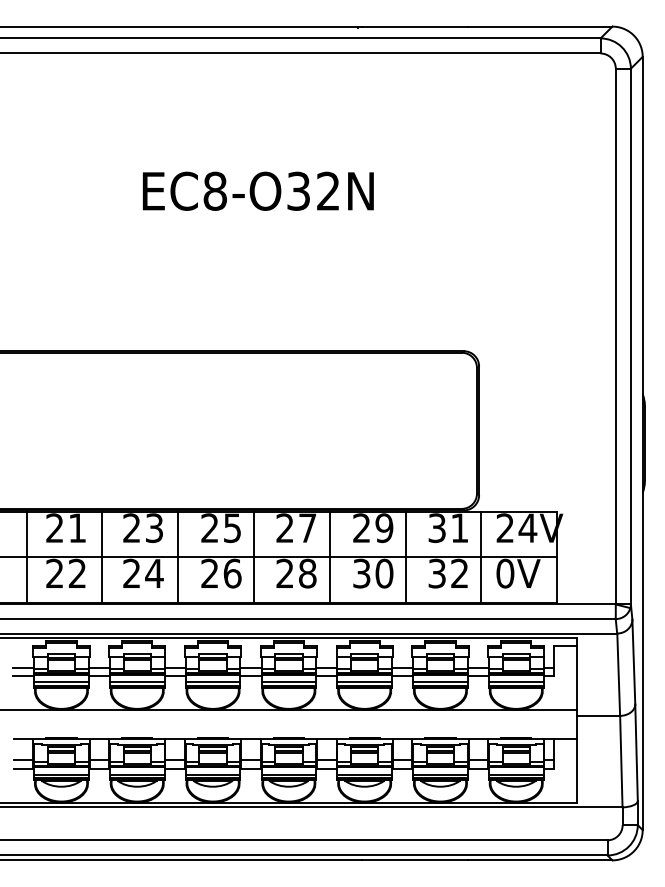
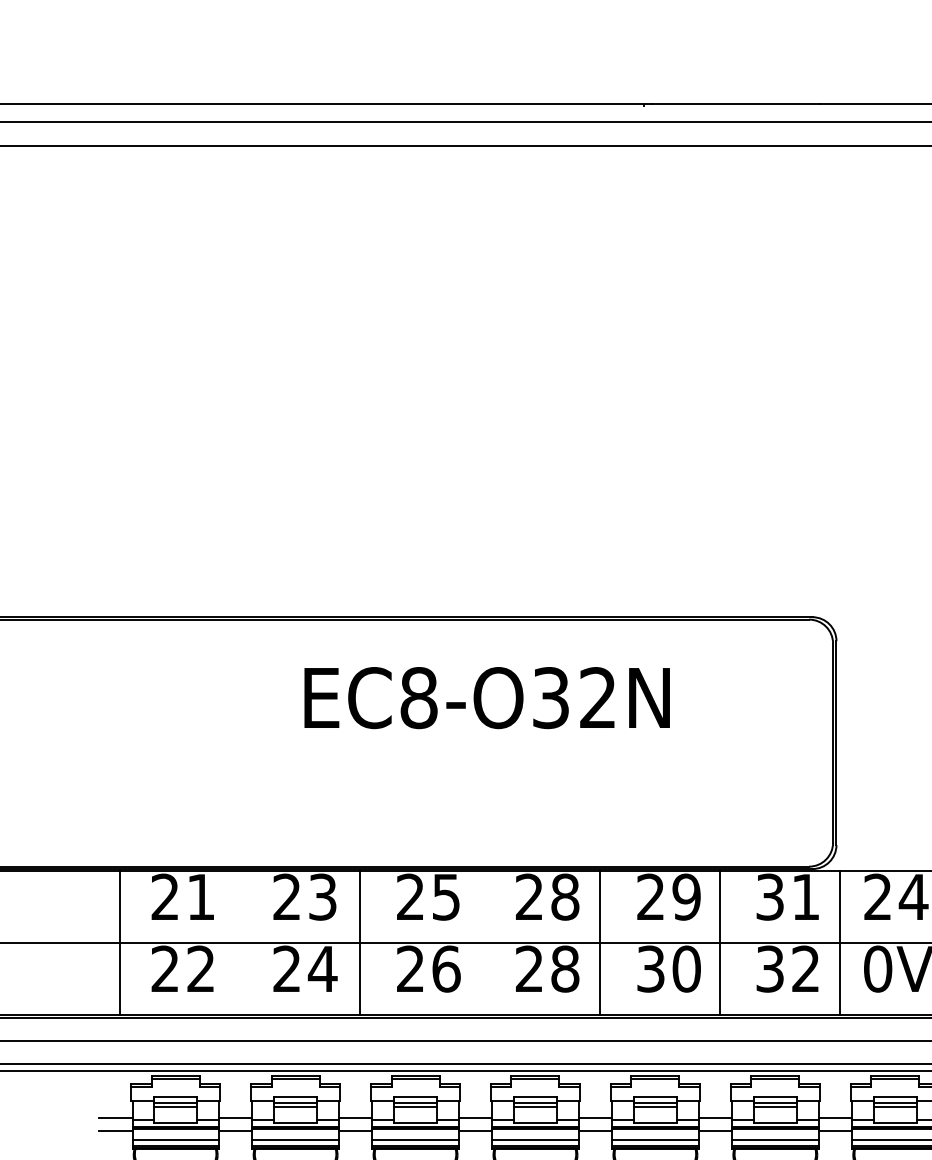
text: (258, 190) -> (487, 696), moved
text: (307, 528) -> (564, 897), 27 -> 28
line: (102, 556) -> (240, 941), removed
line: (253, 556) -> (479, 941), removed

